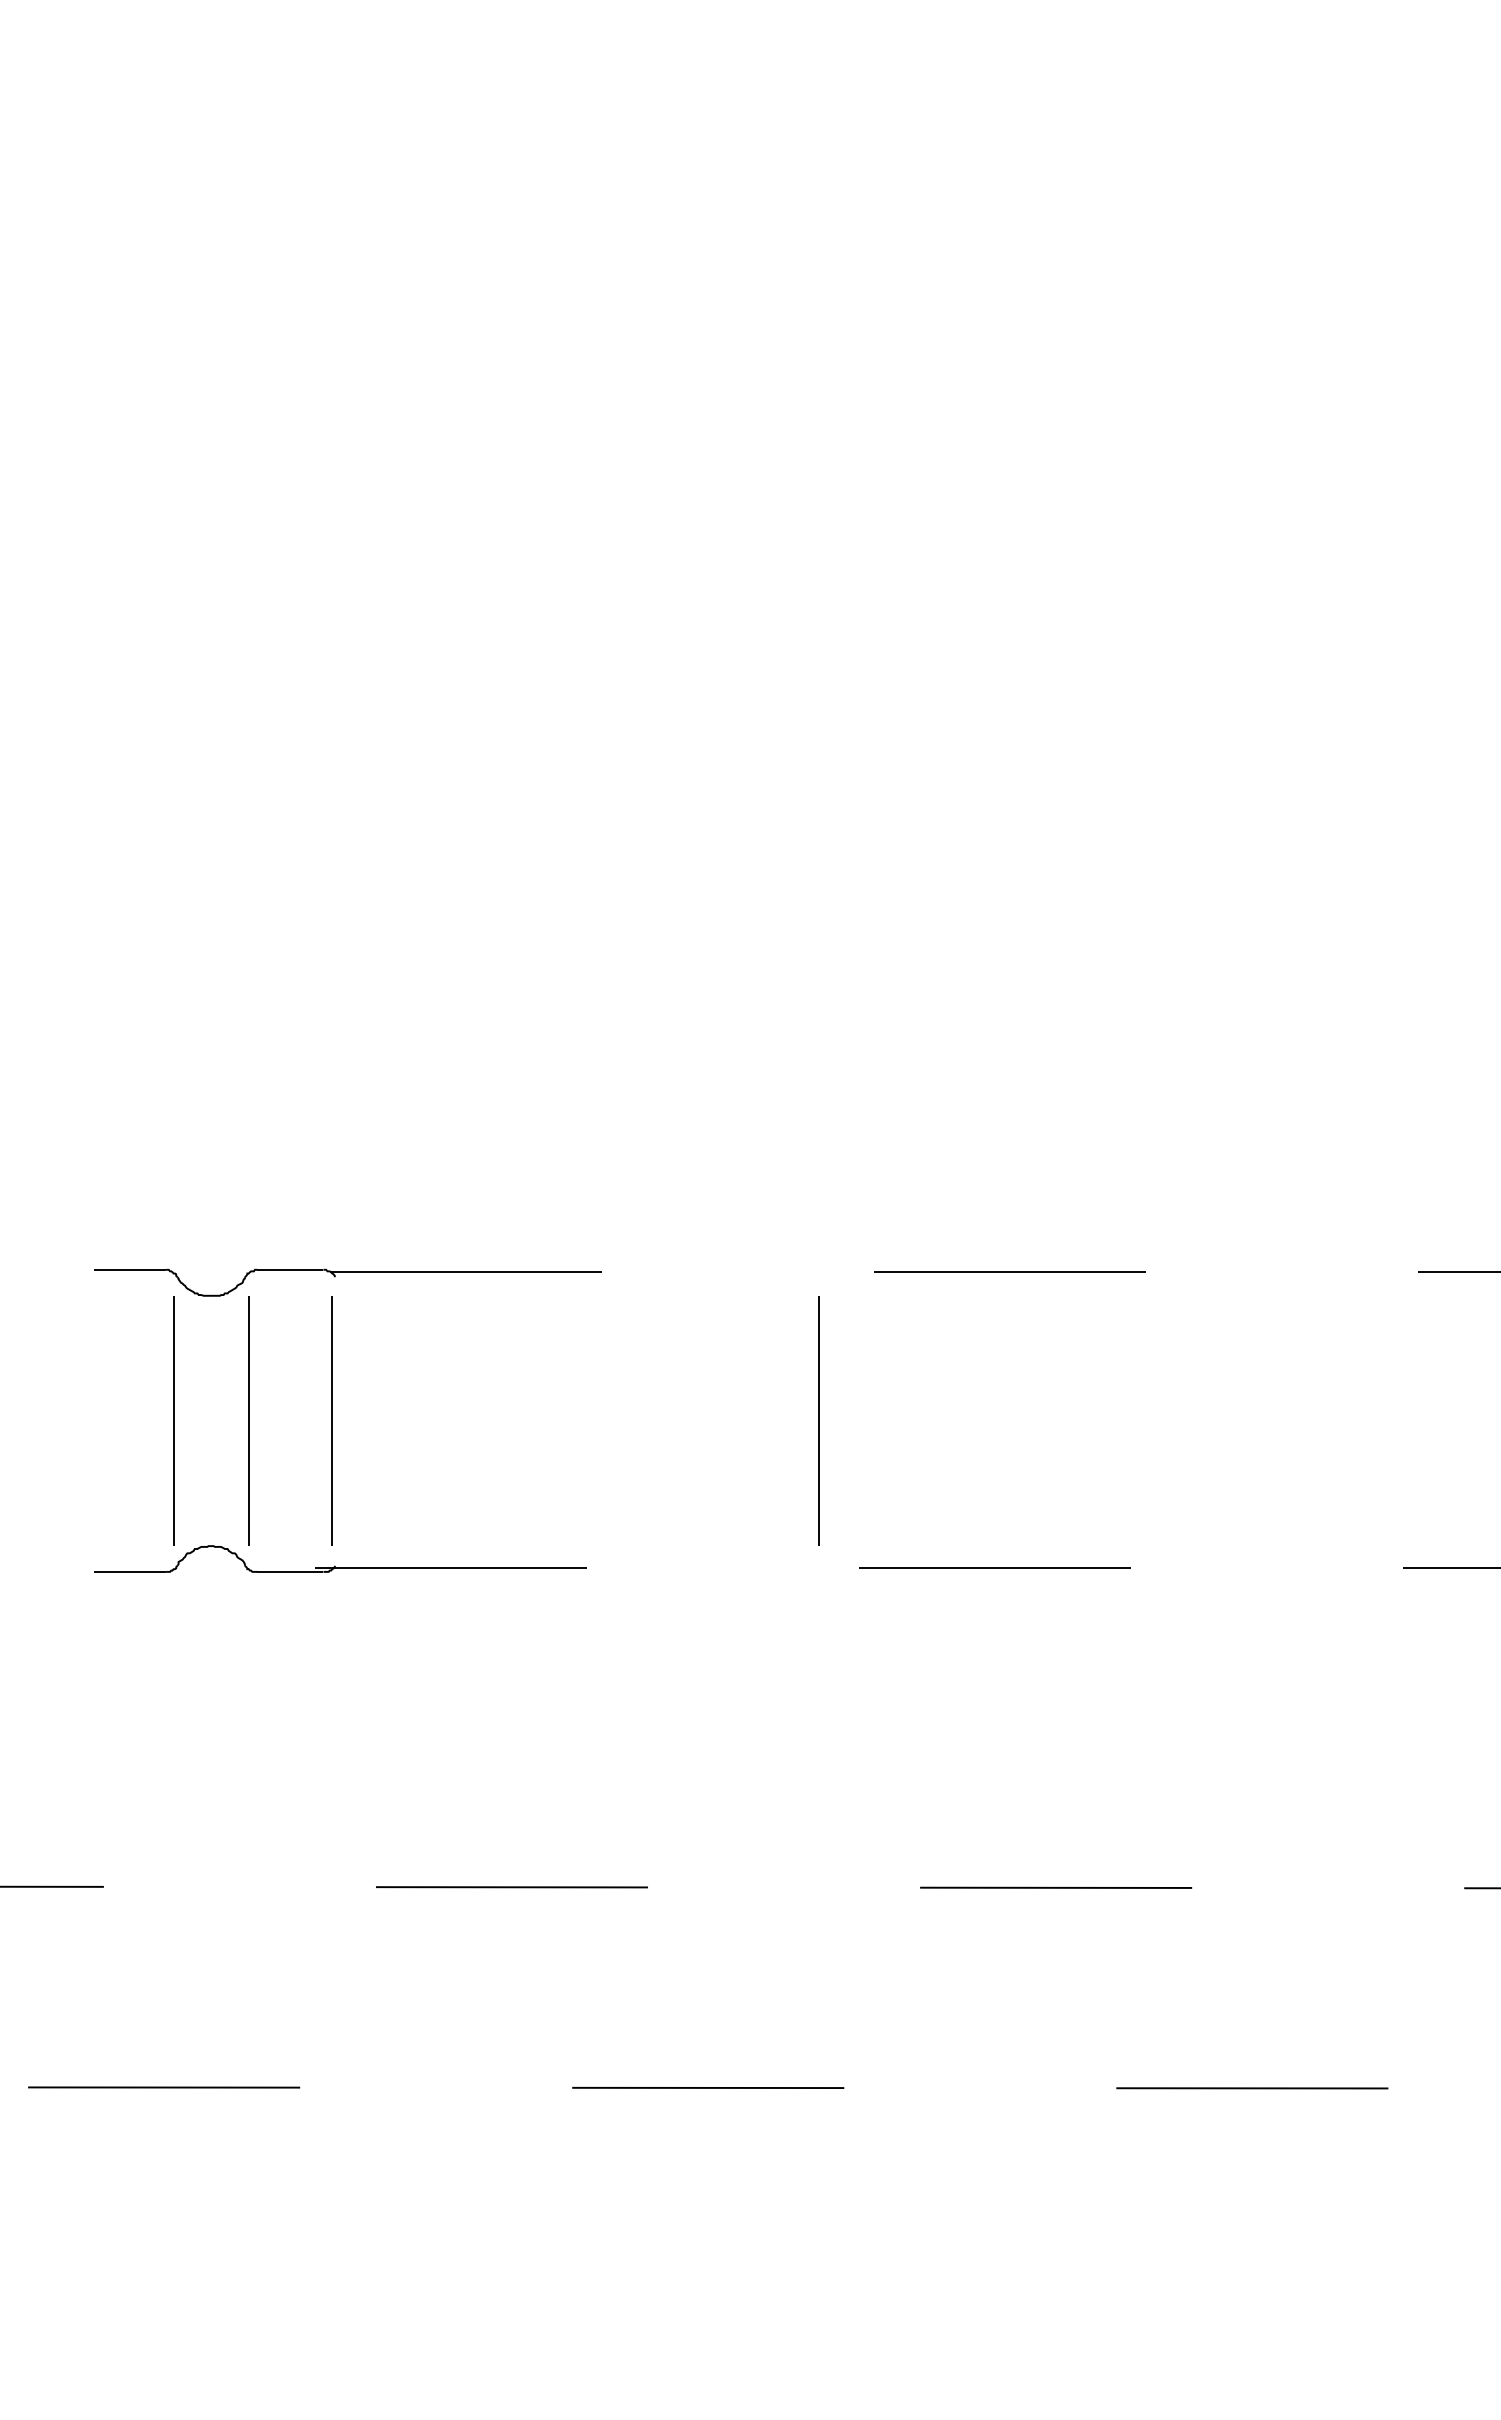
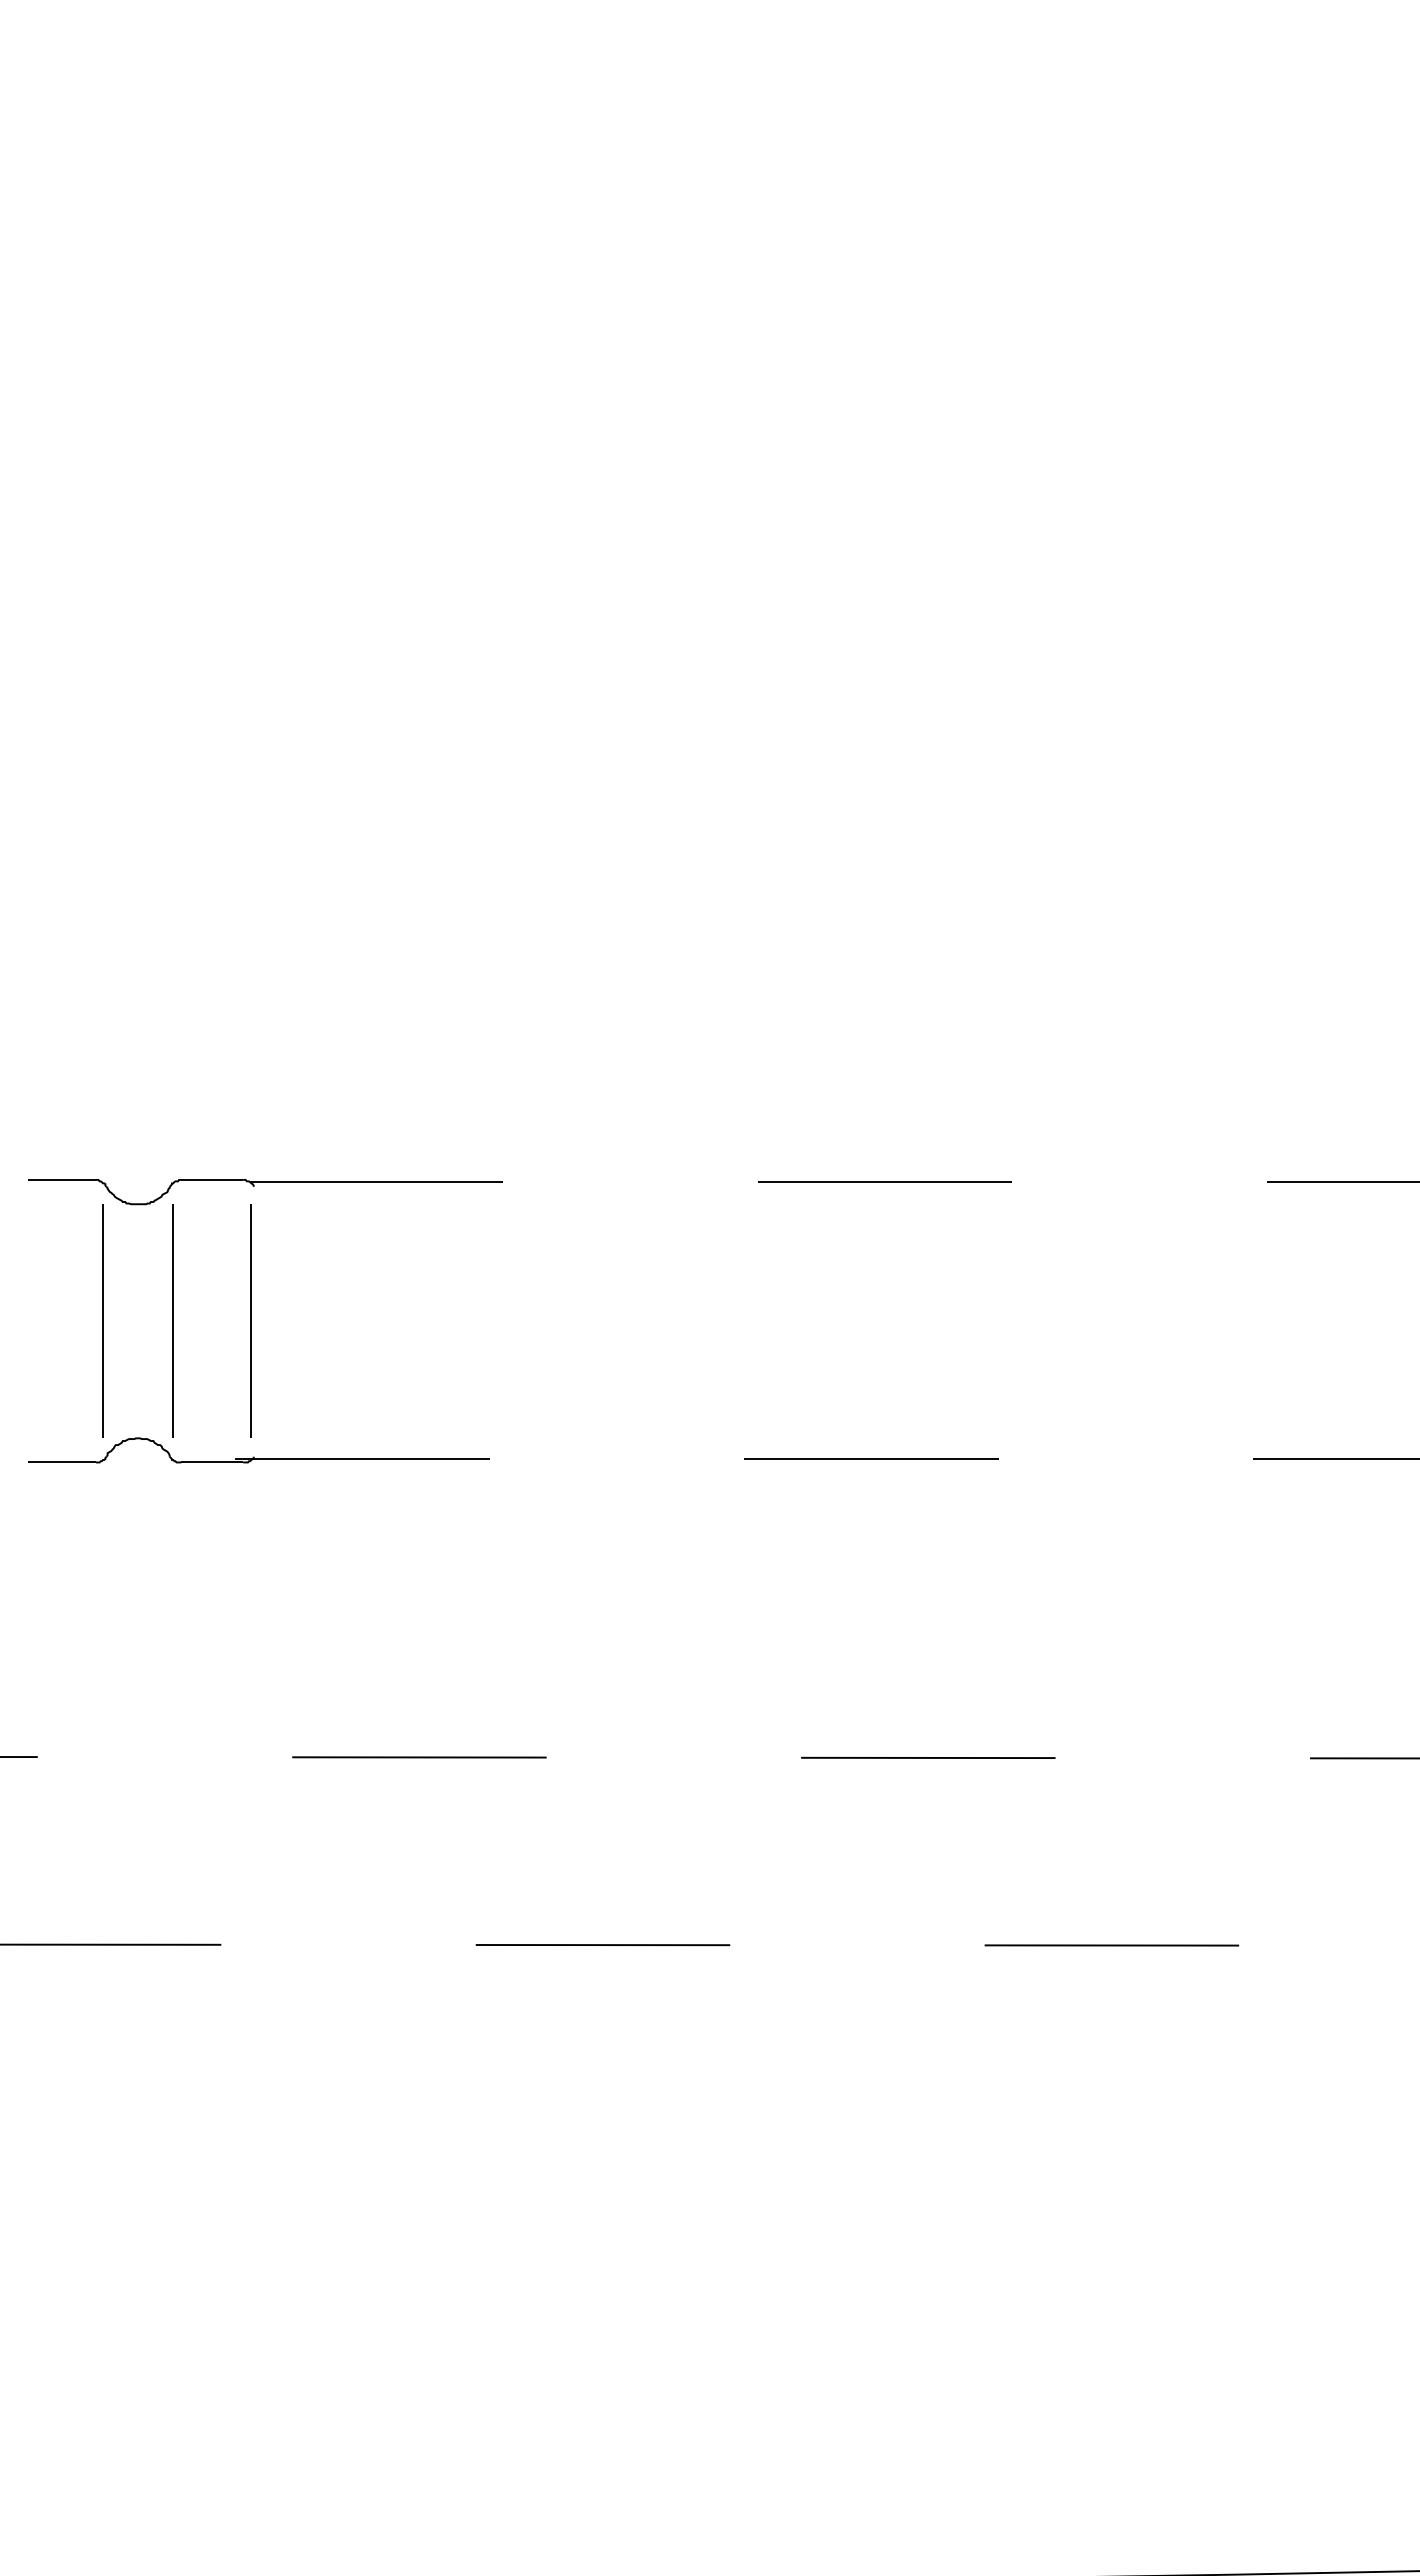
line: (818, 1420) -> (706, 1320), removed

